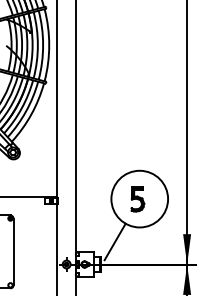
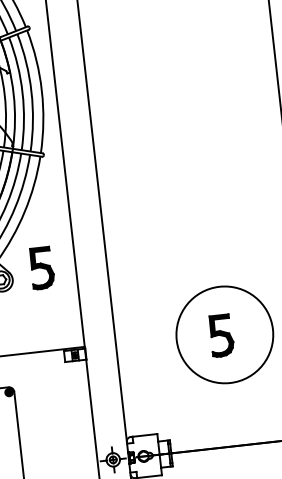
part: (37, 148) -> (41, 268), added
line: (114, 241) -> (190, 411), removed

